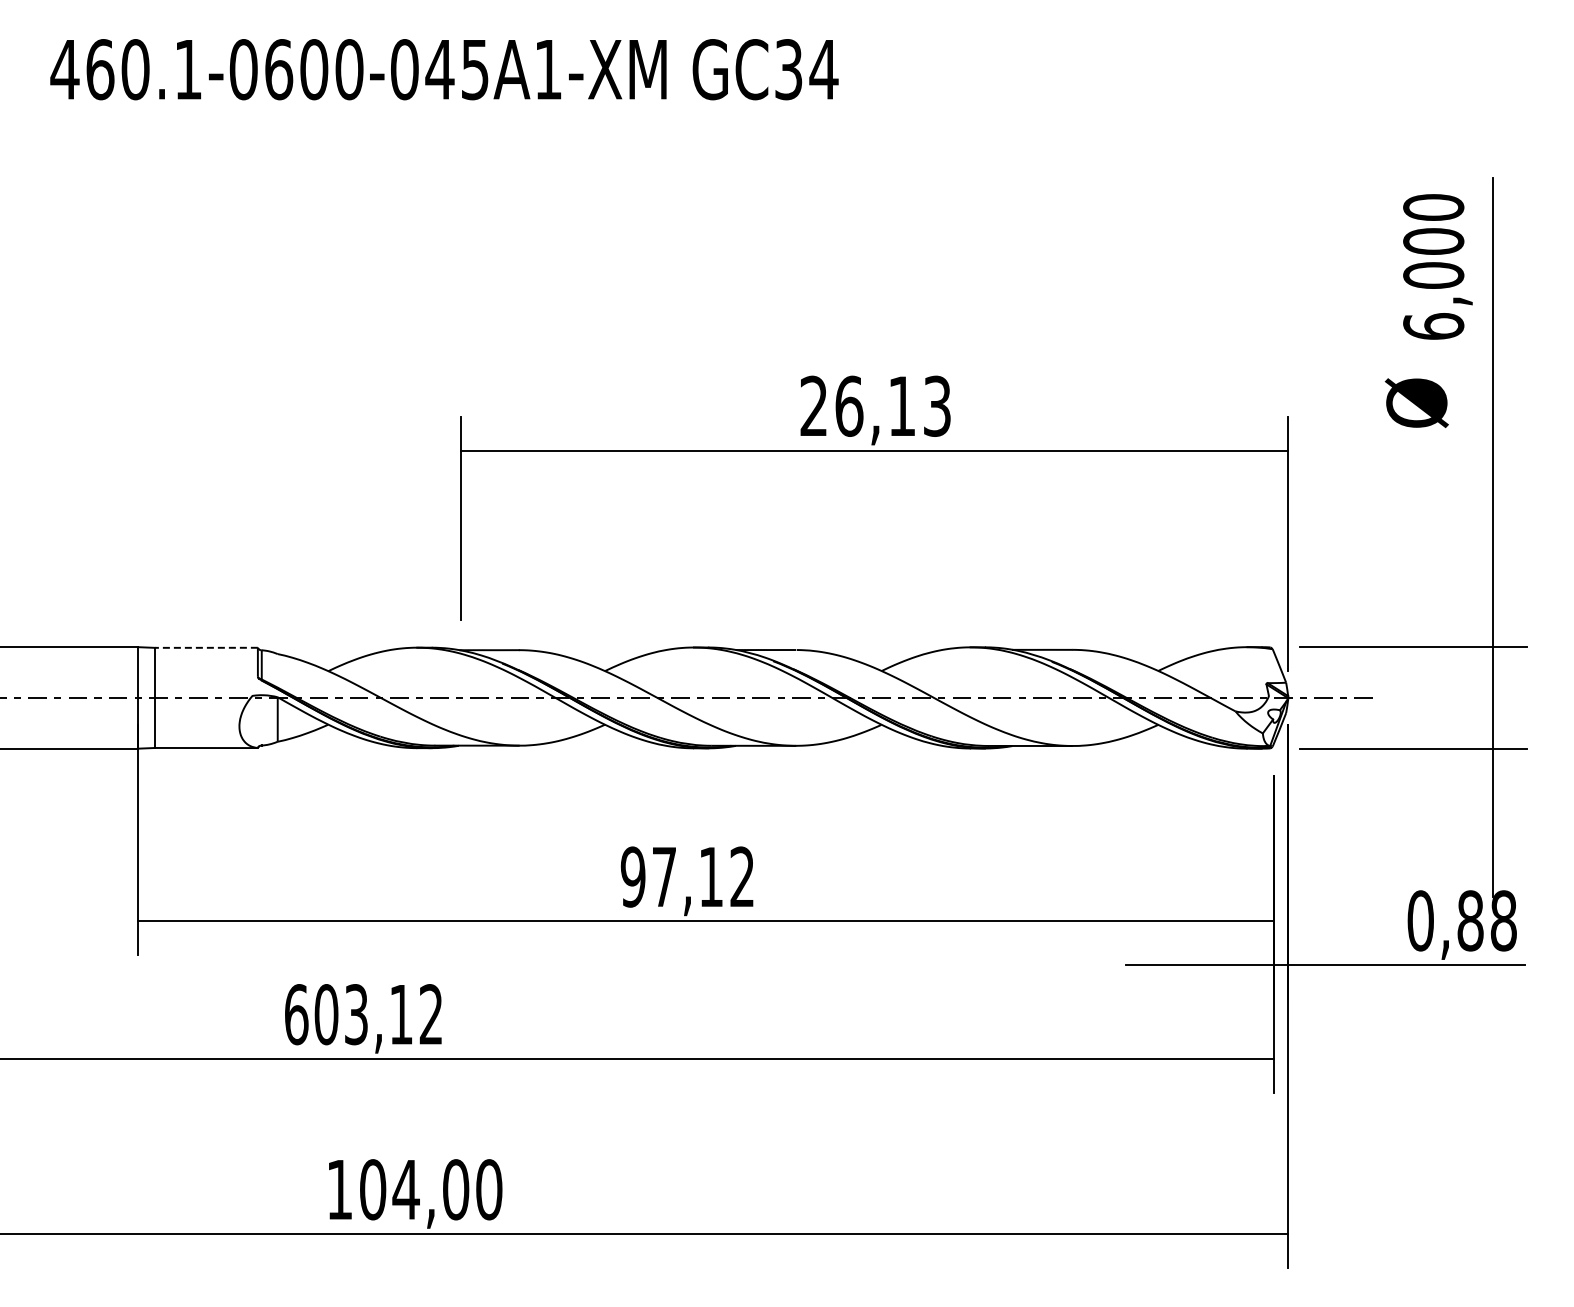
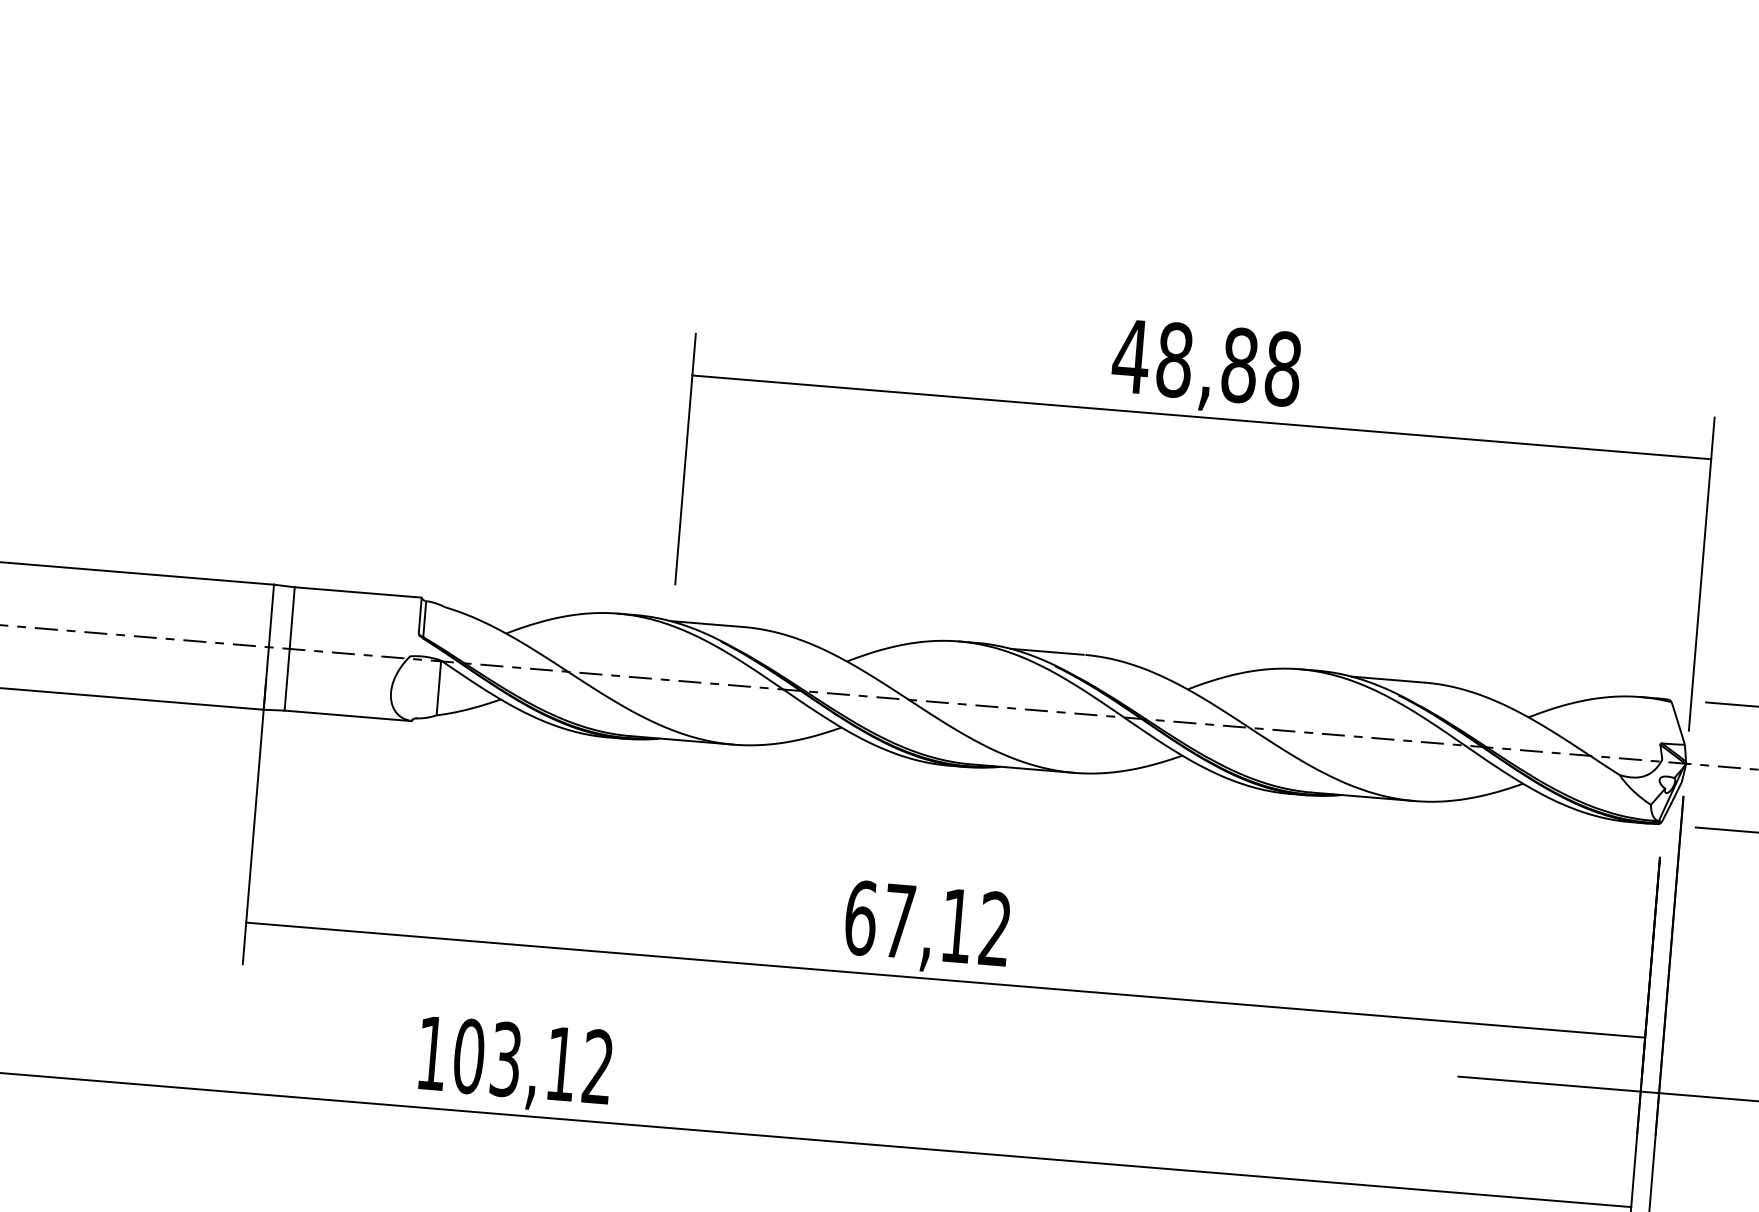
text: (875, 405) -> (1207, 361), 26,13 -> 48,88
line: (206, 647) -> (358, 592), dashed -> solid
text: (632, 876) -> (860, 917), 97,12 -> 67,12
text: (296, 1014) -> (432, 1053), 603,12 -> 103,12

